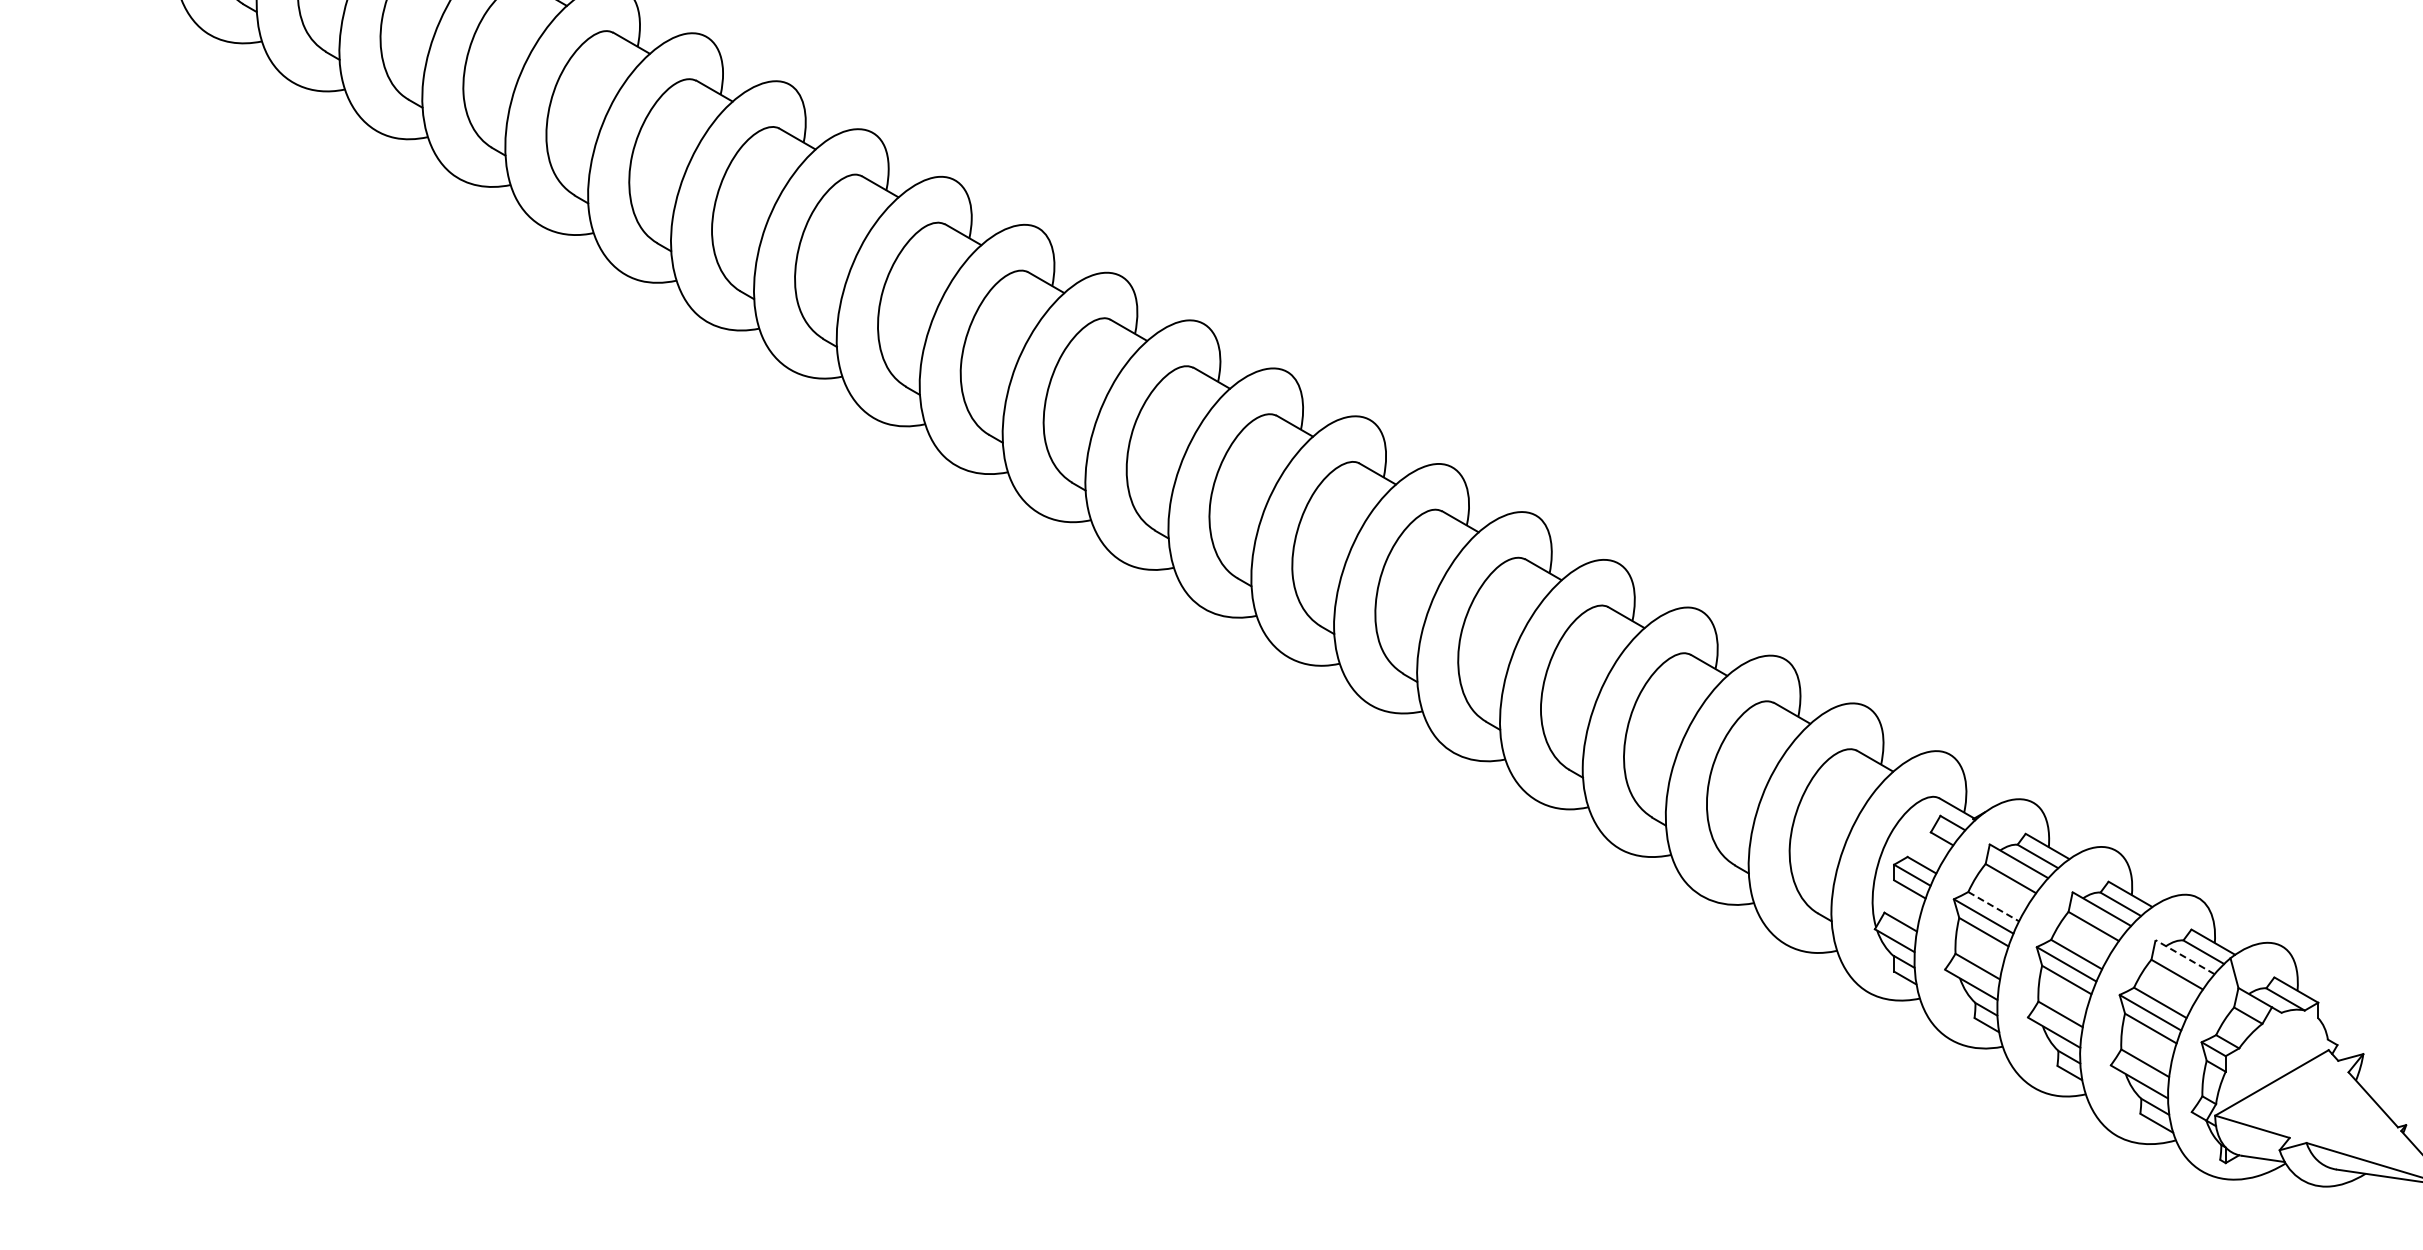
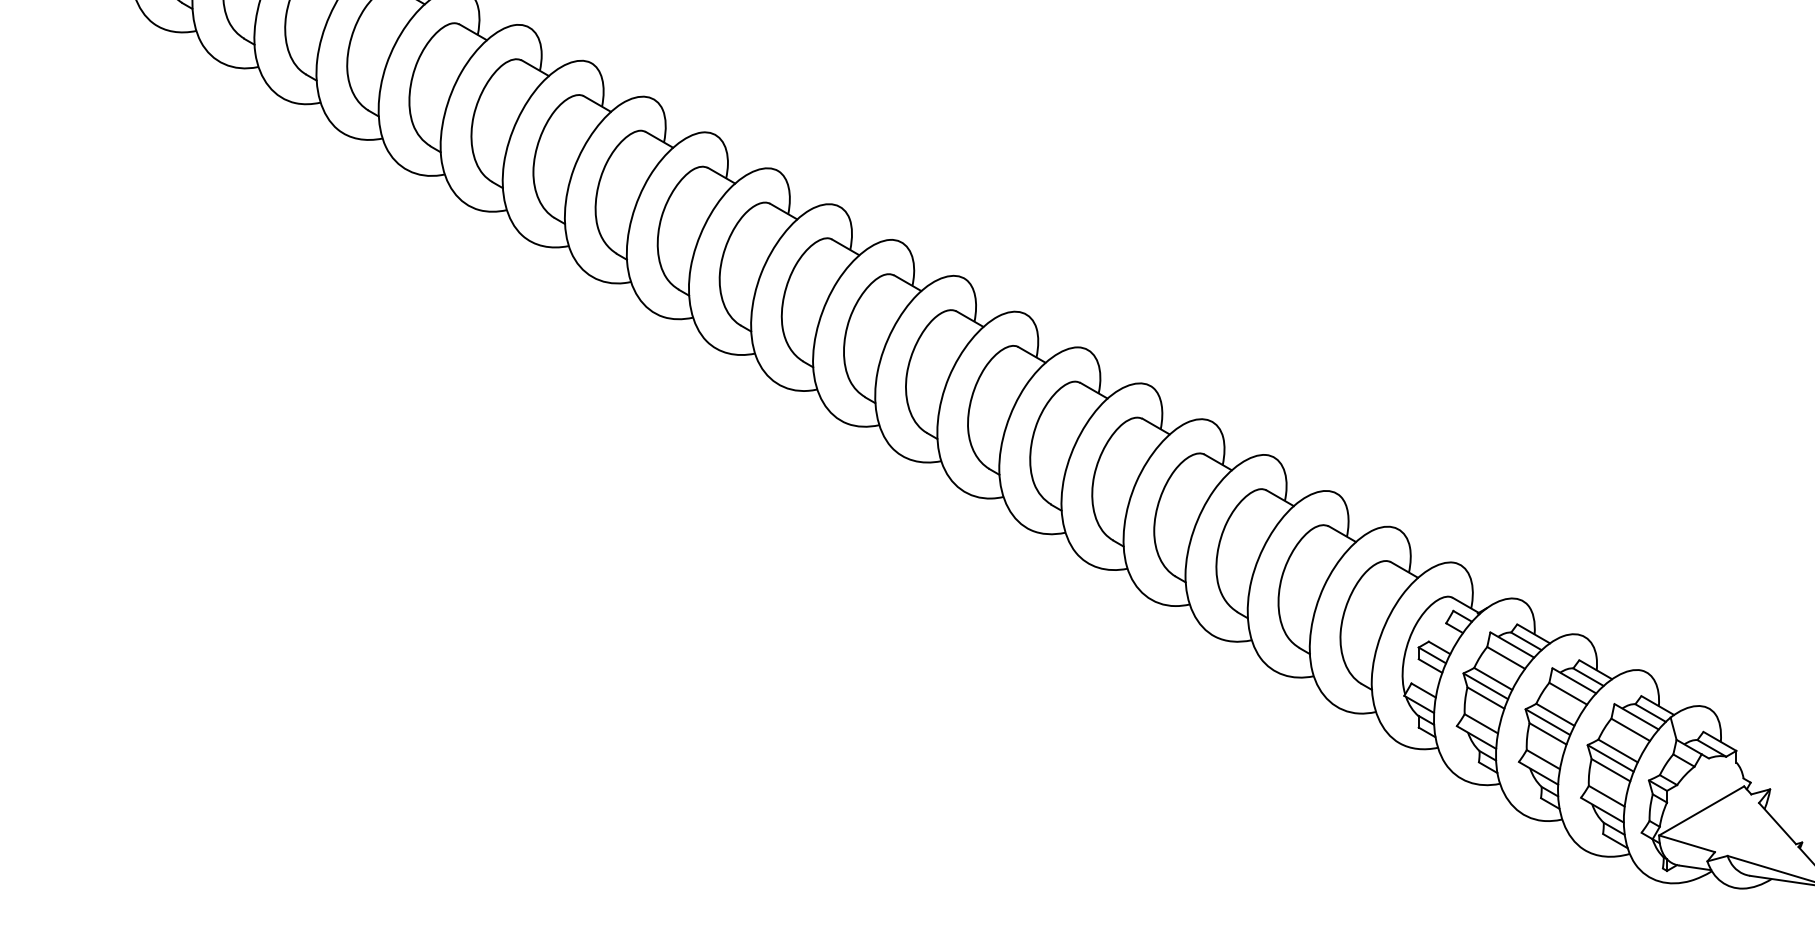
line: (1994, 906) -> (1493, 678), dashed -> solid
line: (2184, 956) -> (1636, 716), dashed -> solid

